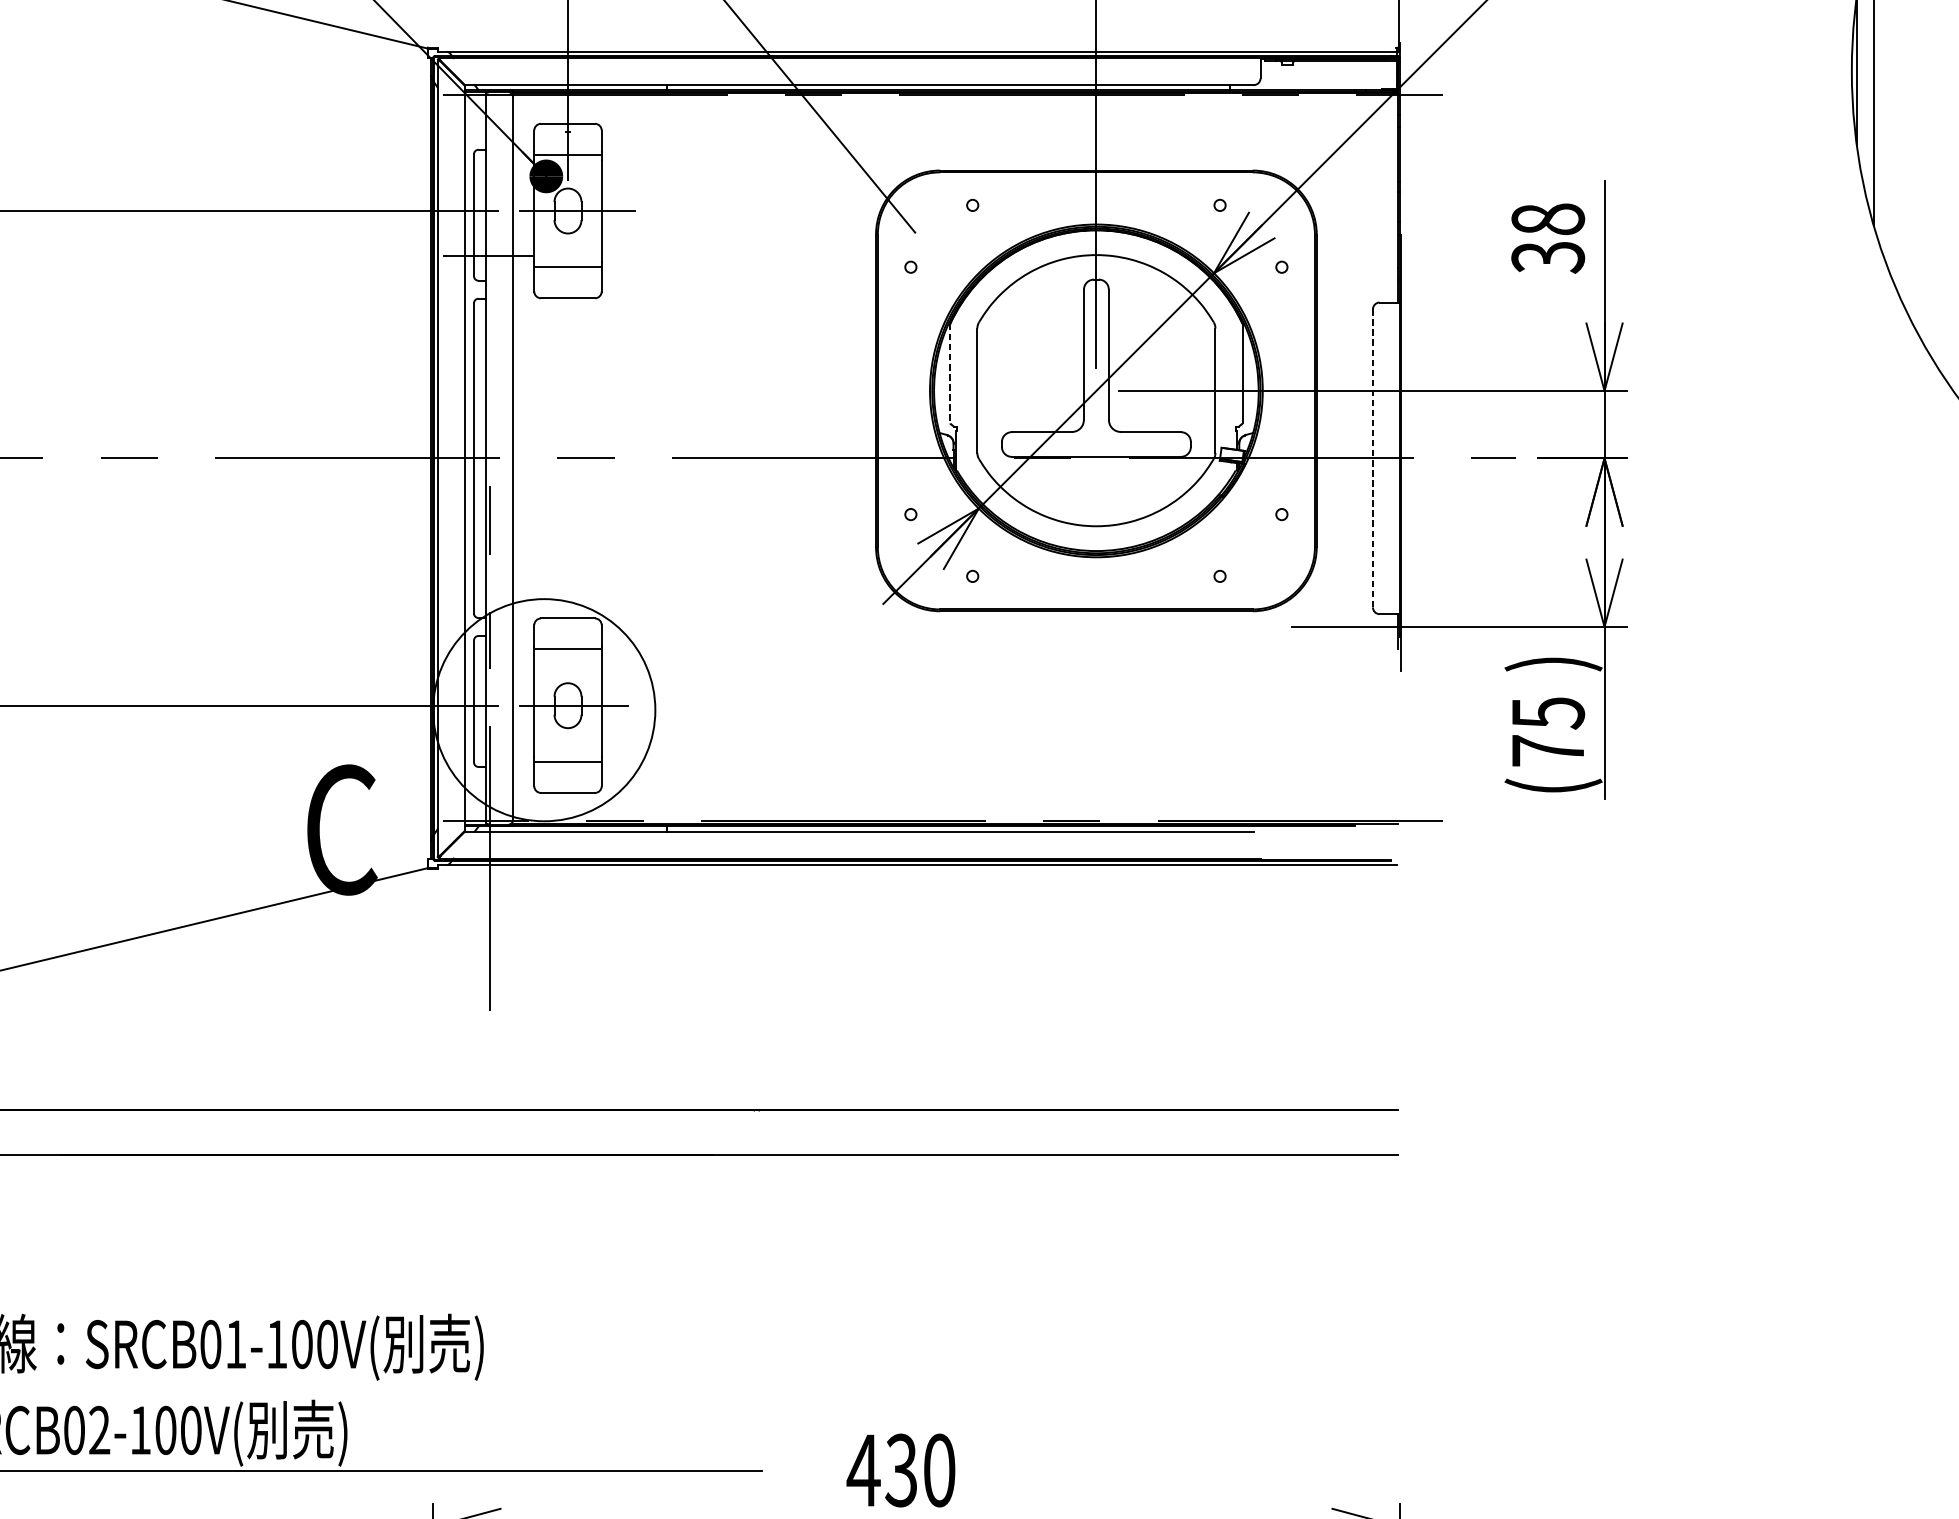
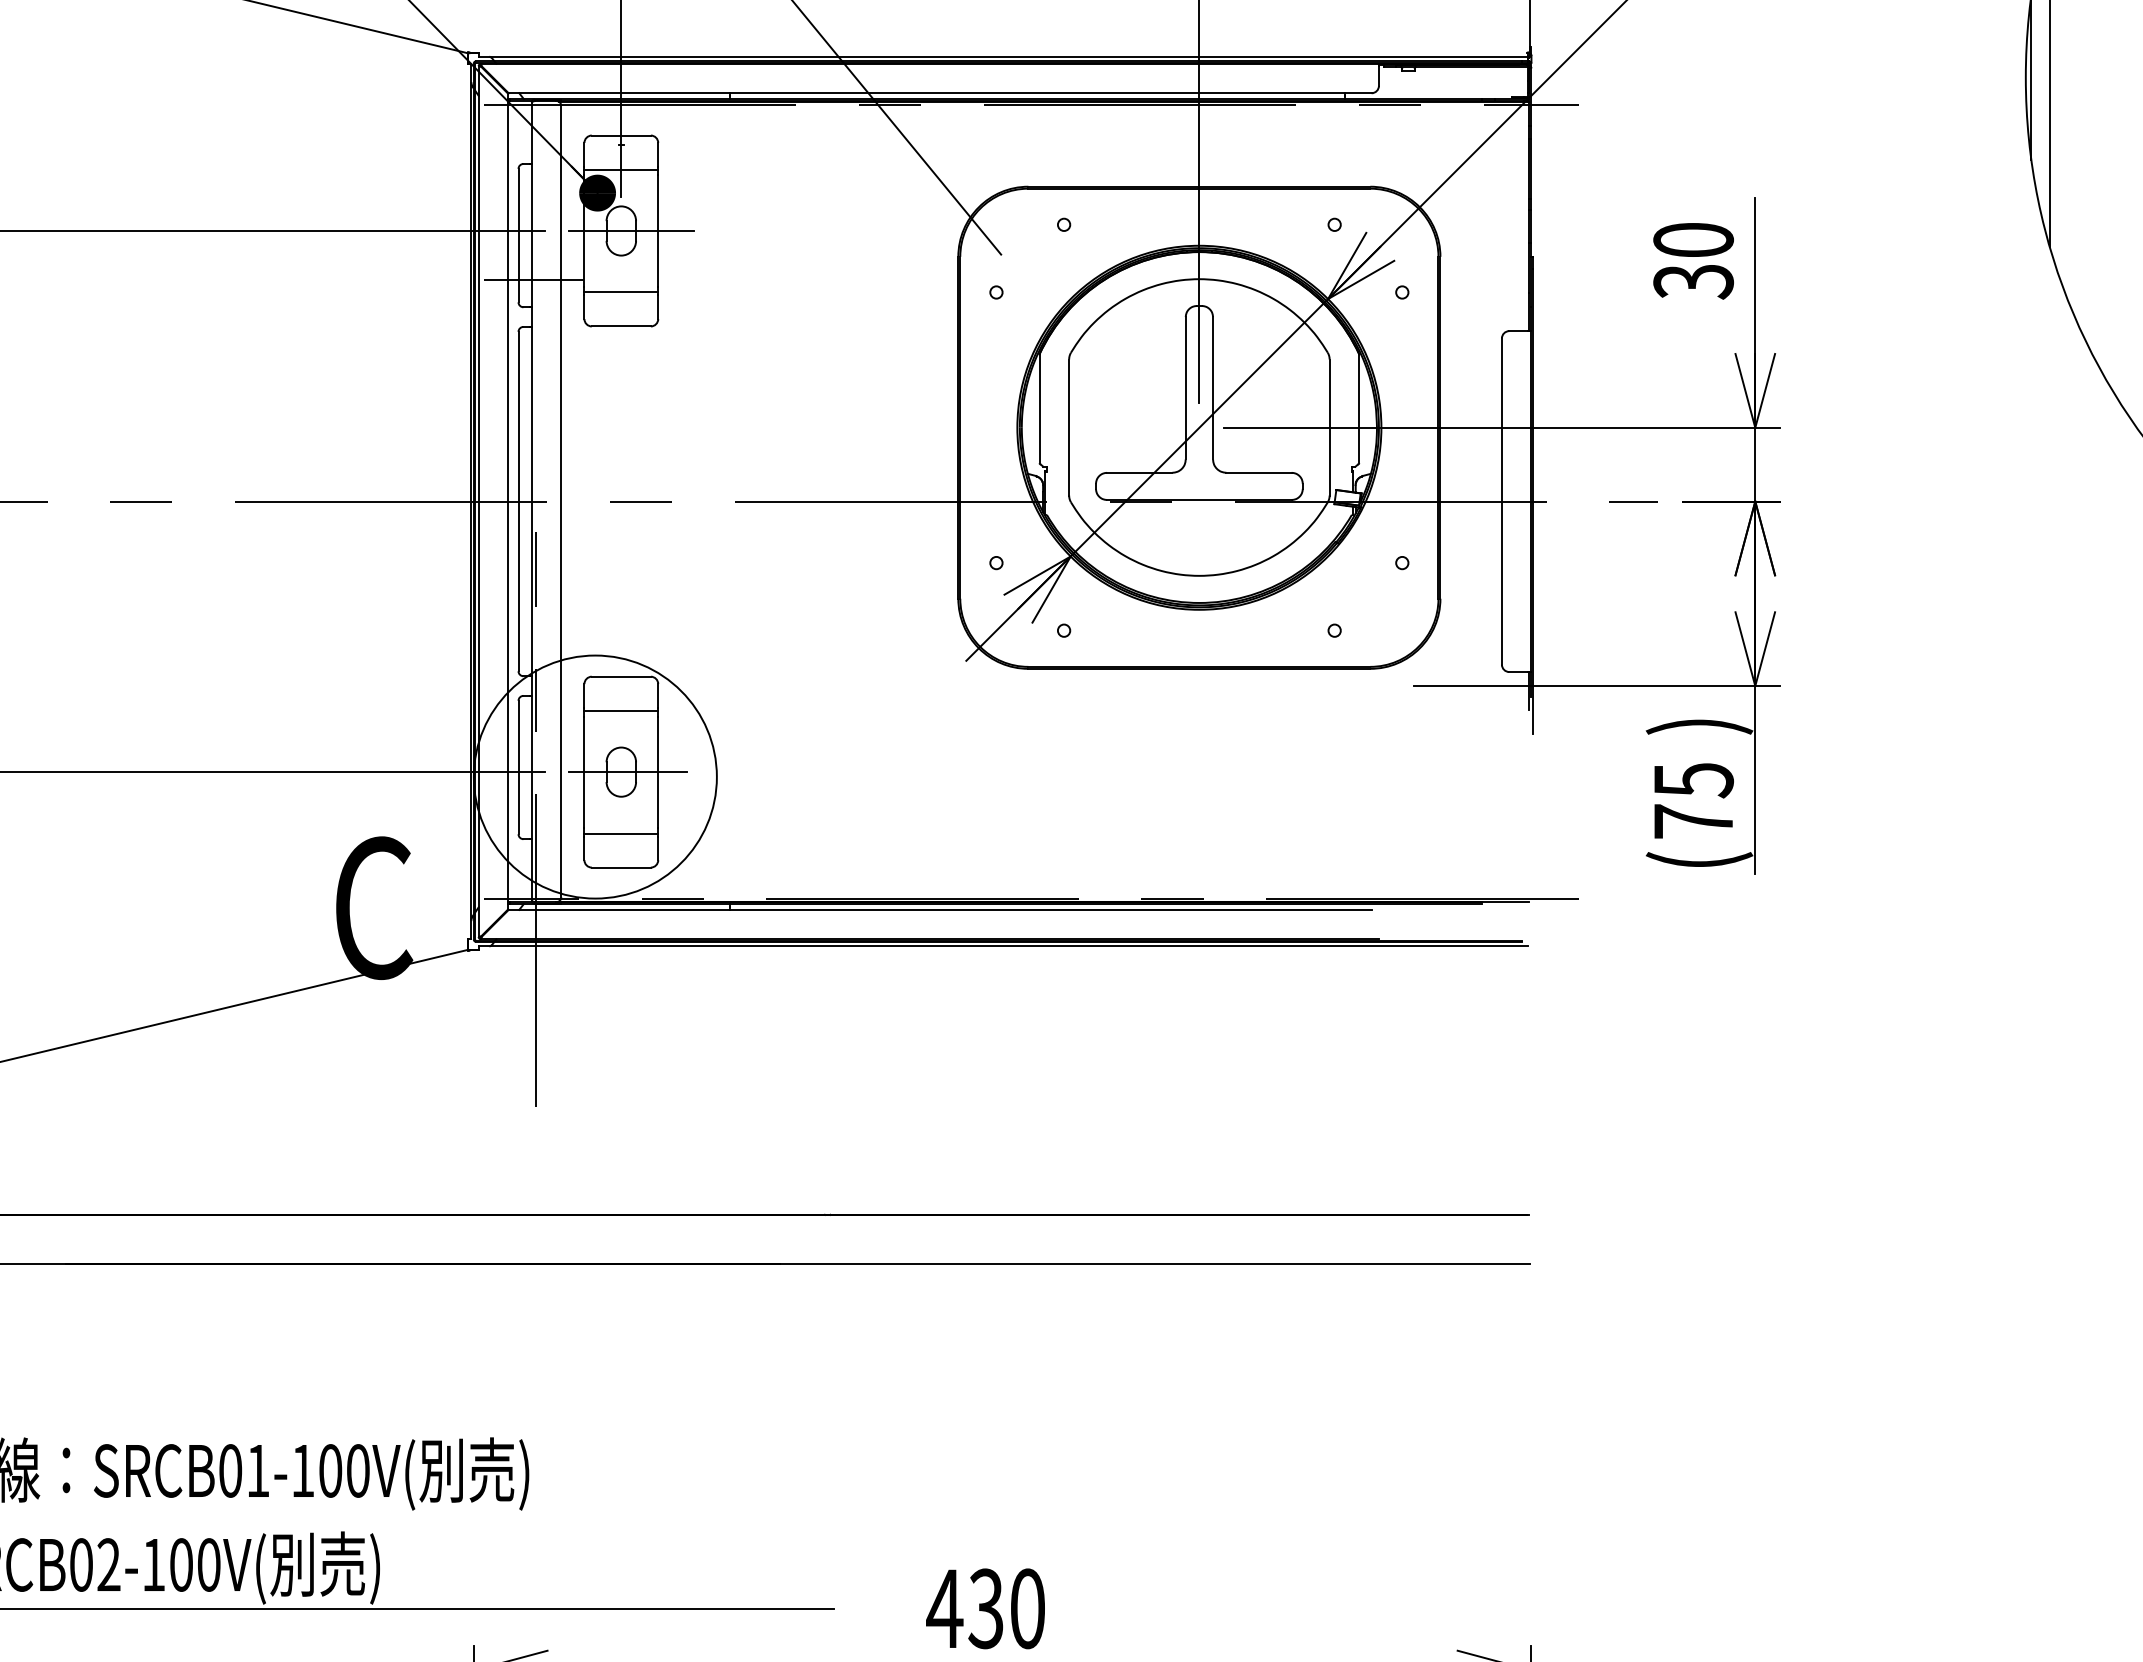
text: (1548, 218) -> (1693, 239), 38 -> 30
line: (950, 374) -> (1039, 409), dashed -> solid
line: (1372, 459) -> (1501, 502), dashed -> solid

